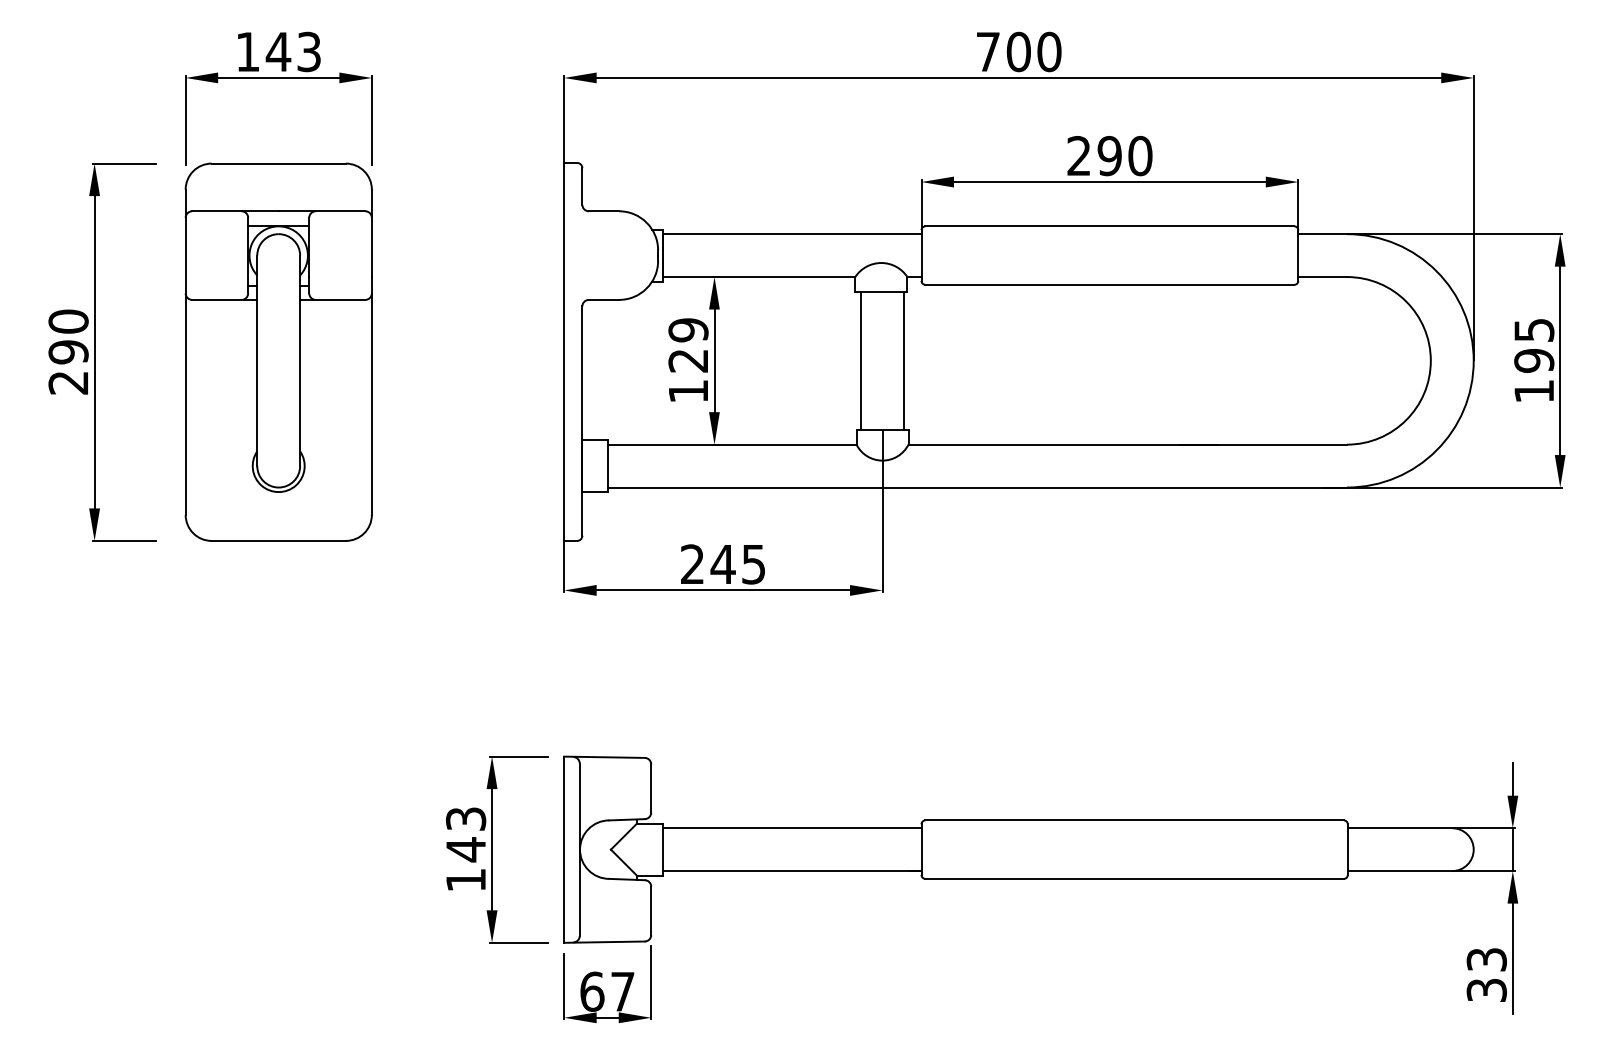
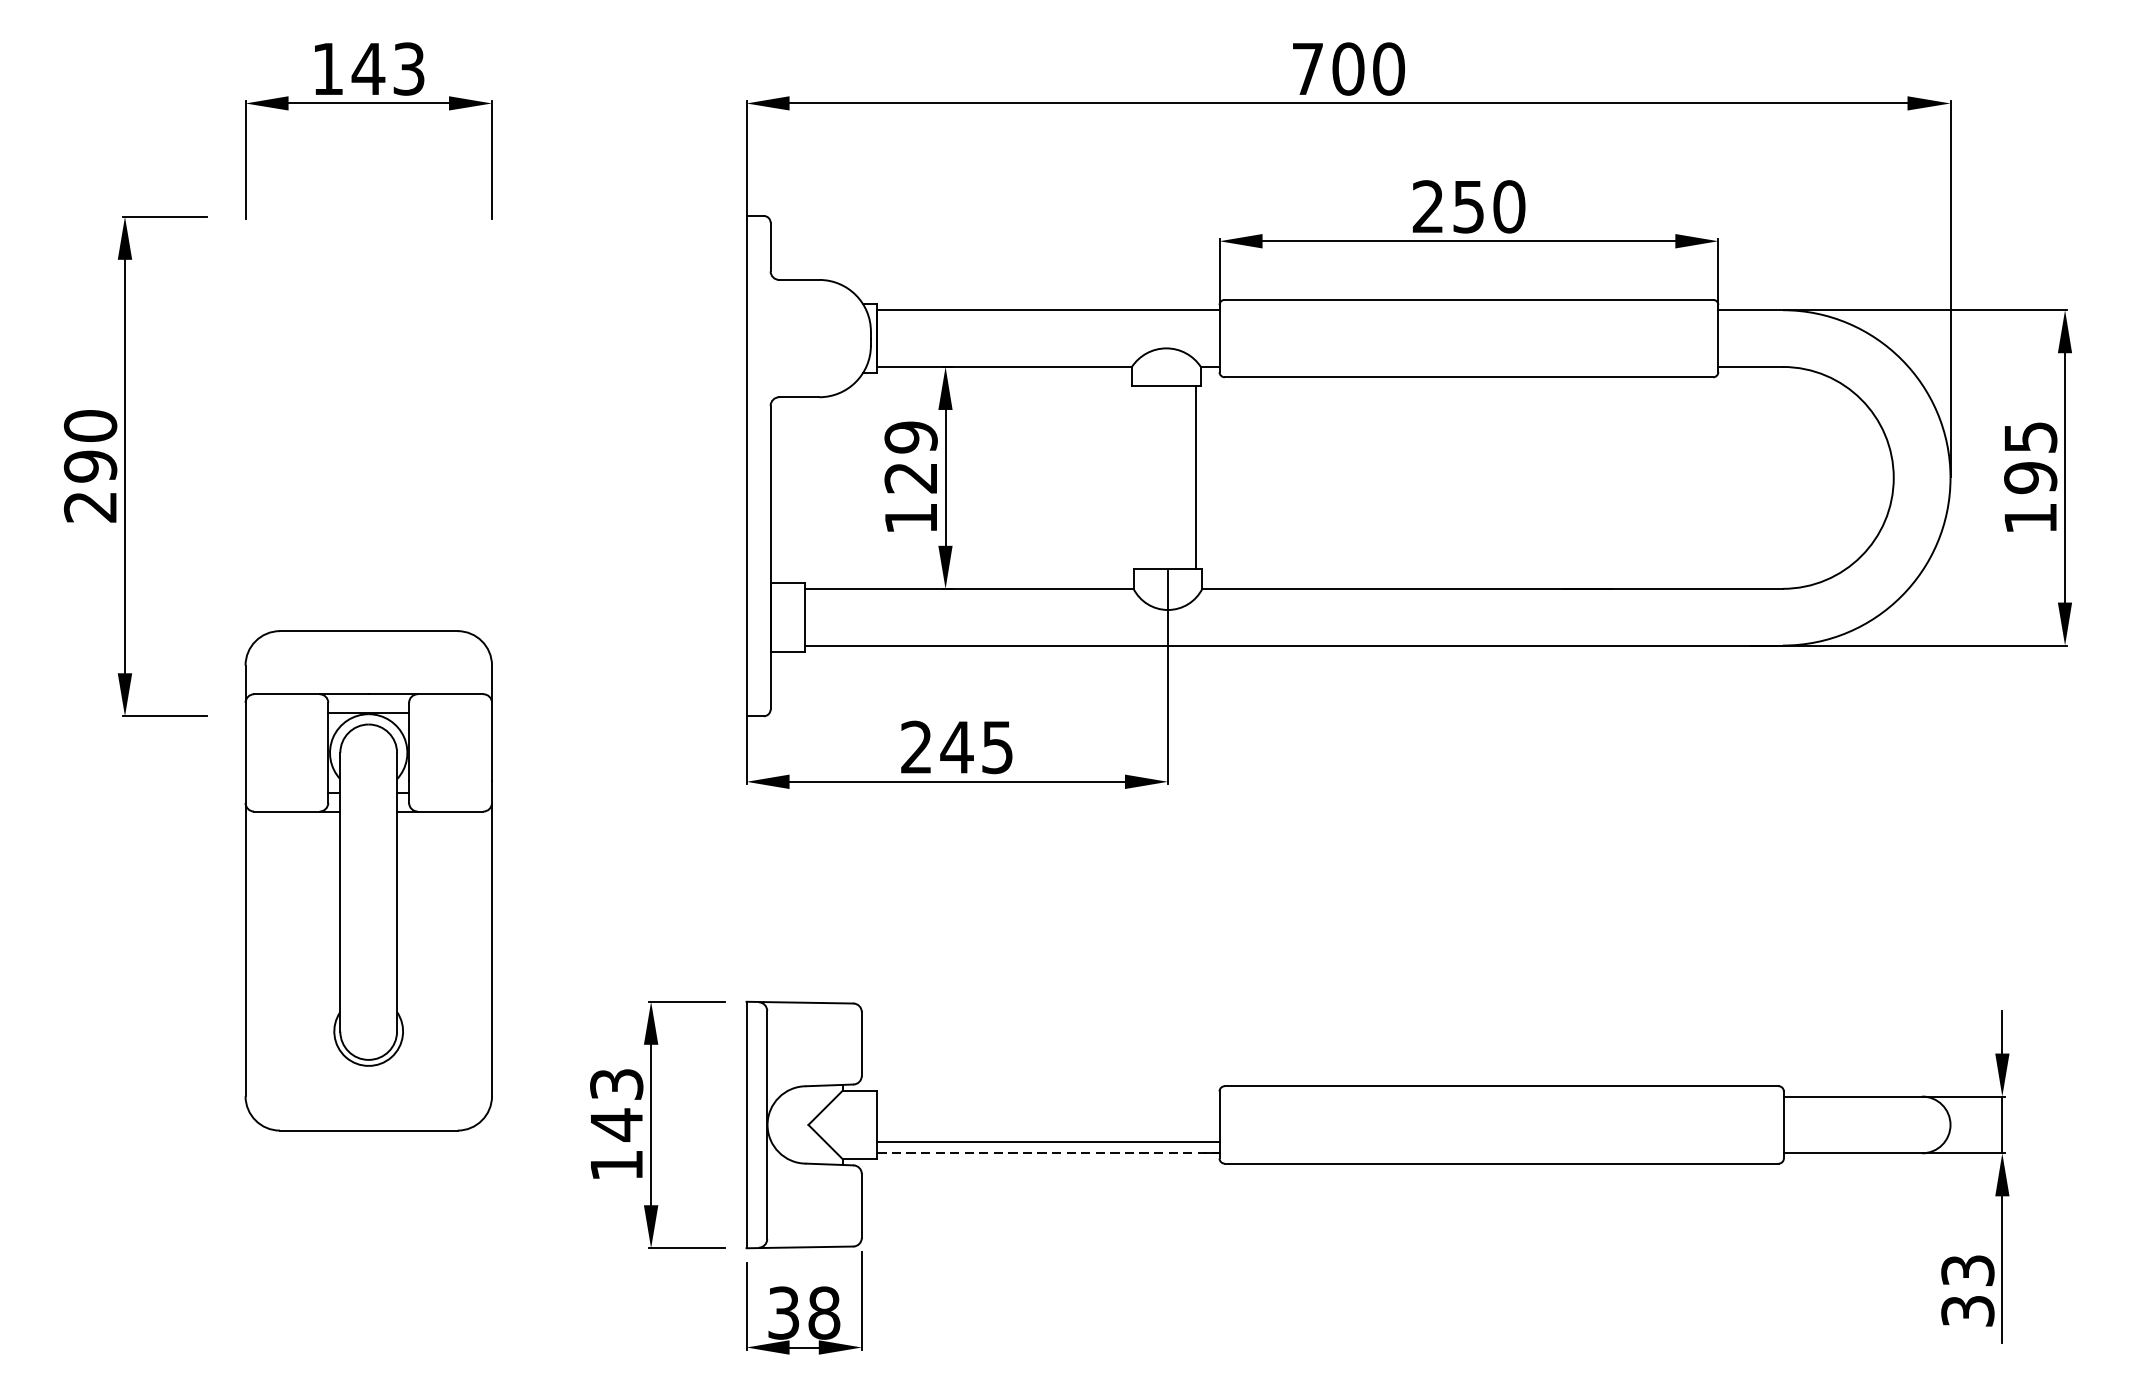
text: (1109, 155) -> (1468, 206), 290 -> 250
part: (278, 351) -> (368, 879), moved
line: (861, 360) -> (1140, 477), removed
line: (791, 828) -> (1047, 1141), moved
line: (792, 871) -> (1048, 1153), solid -> dashed
text: (607, 991) -> (803, 1312), 67 -> 38

